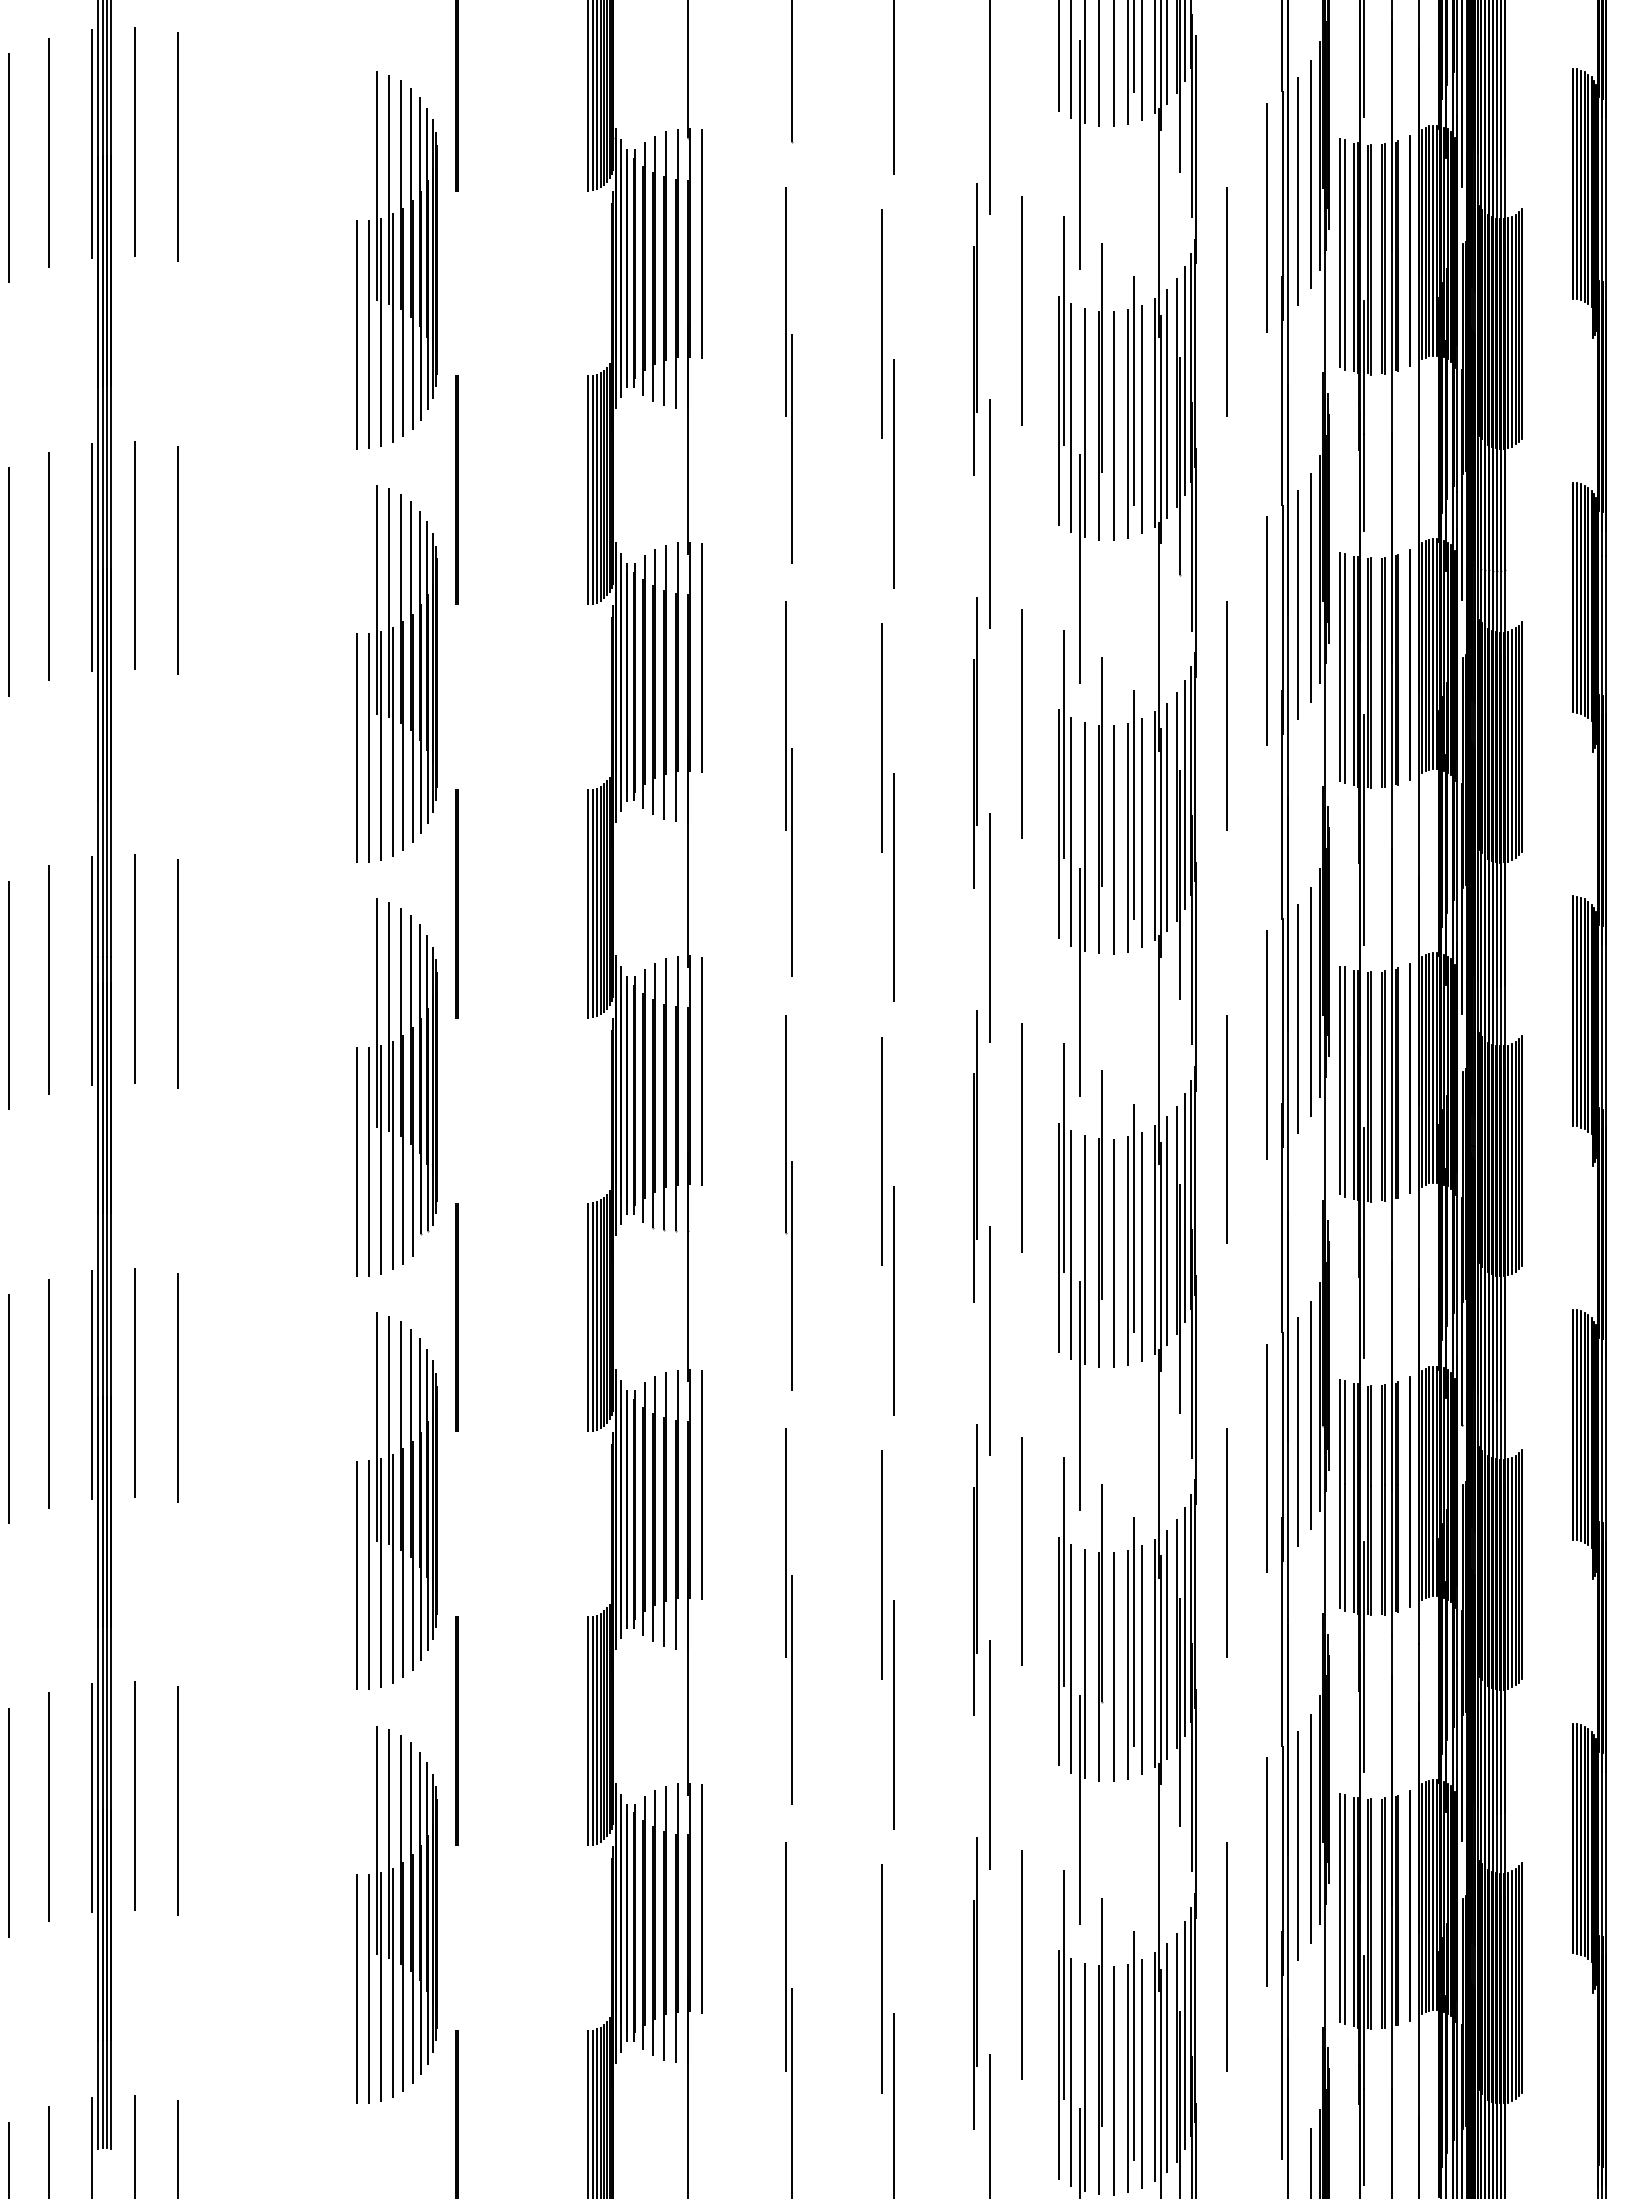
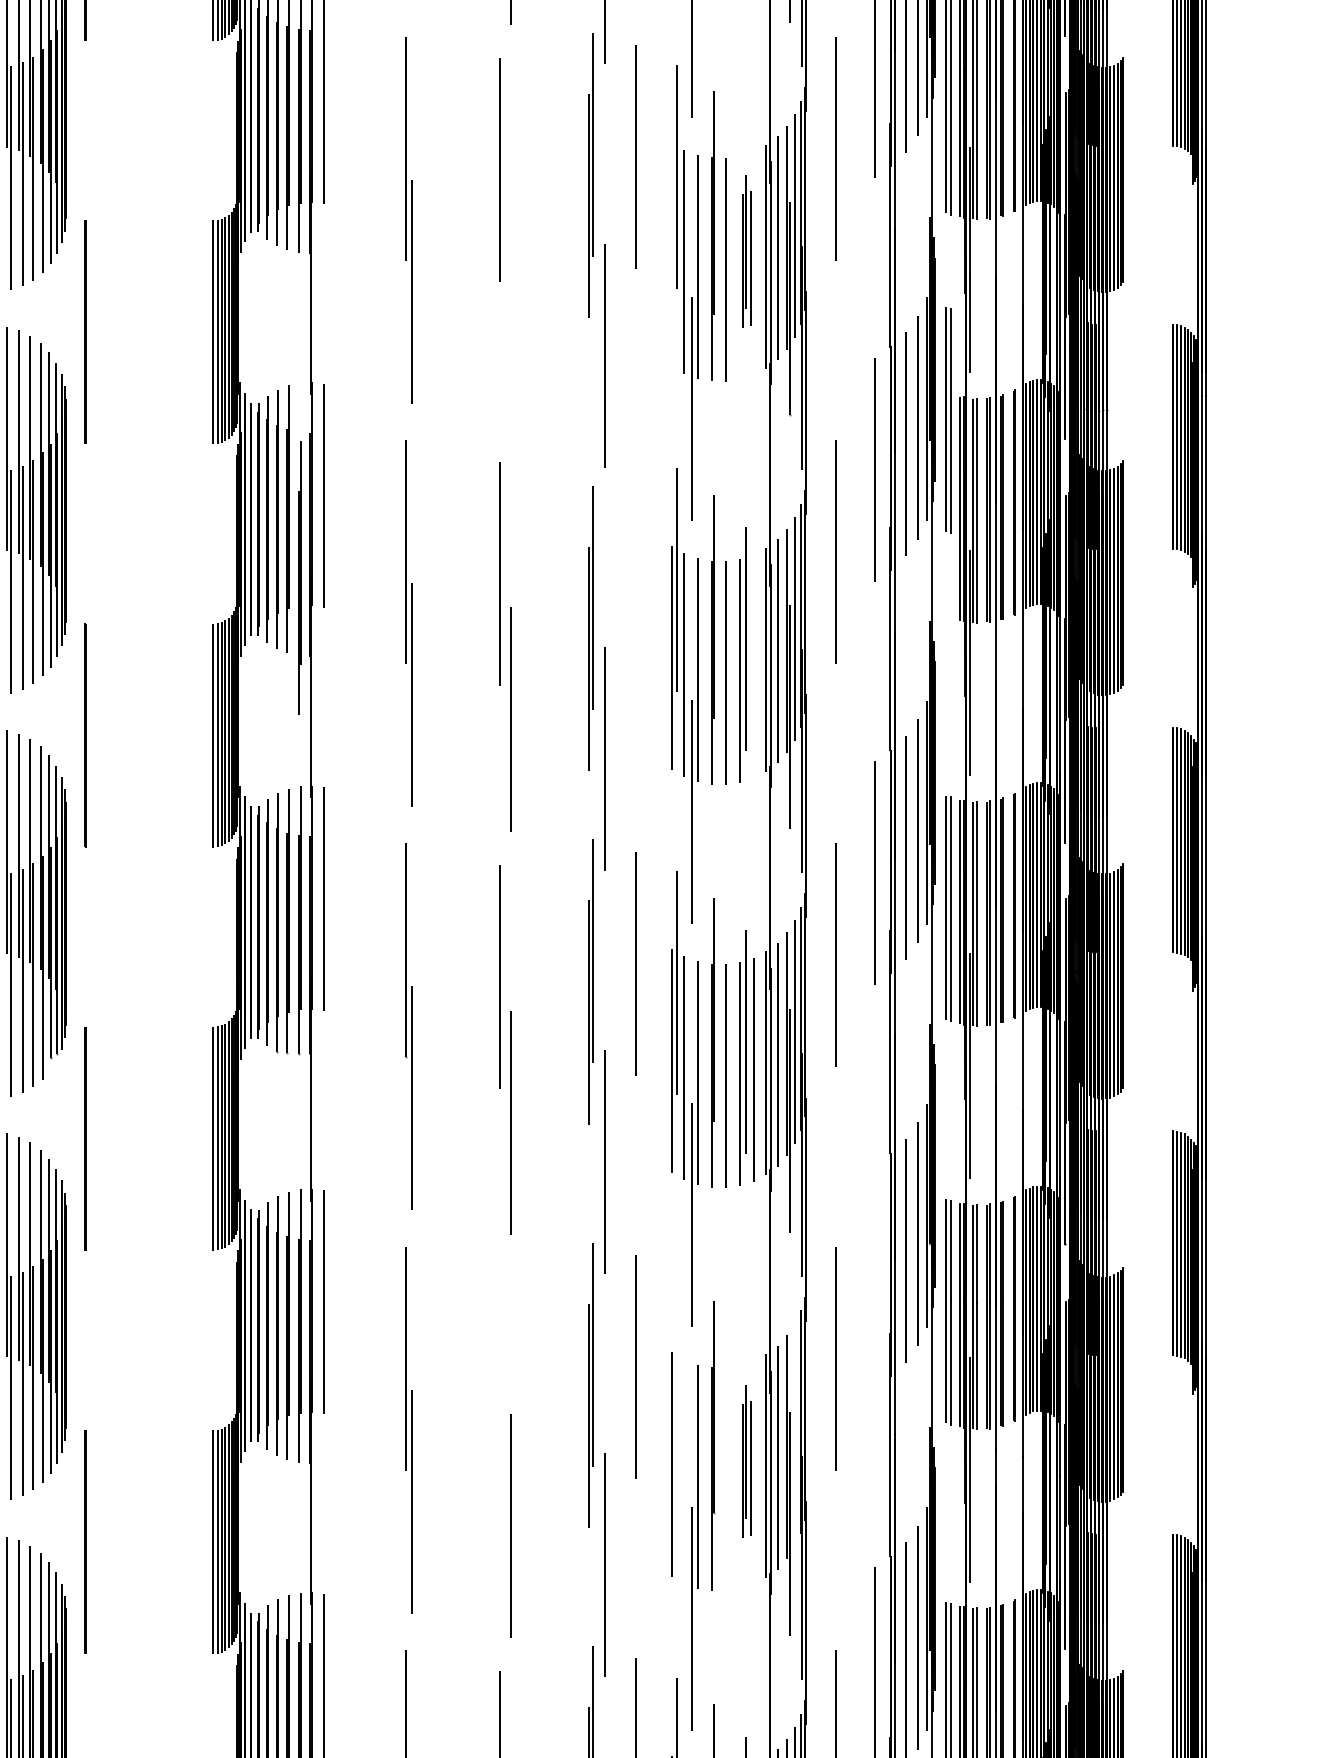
part: (1134, 407) -> (745, 251), size x0.6
line: (1058, 410) -> (671, 254), removed
line: (893, 473) -> (510, 315), removed
part: (1342, 667) -> (948, 420), moved
line: (676, 681) -> (299, 577), moved
line: (1022, 724) -> (636, 560), removed
part: (975, 742) -> (590, 627), moved
line: (1142, 833) -> (753, 666), removed
line: (1266, 1458) -> (874, 1276), removed
line: (881, 1565) -> (499, 1380), removed
line: (1063, 1571) -> (676, 1386), removed
line: (1185, 1621) -> (795, 1435), removed
part: (1134, 1648) -> (745, 1461), size x0.6
line: (1071, 1658) -> (684, 1471), removed
line: (1113, 1666) -> (725, 1479), removed

